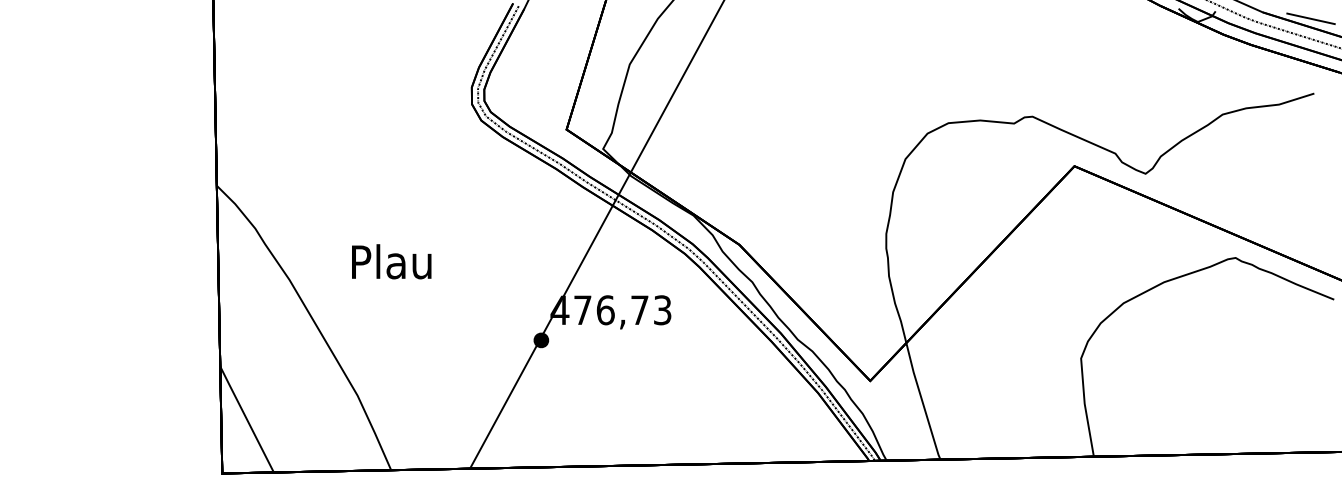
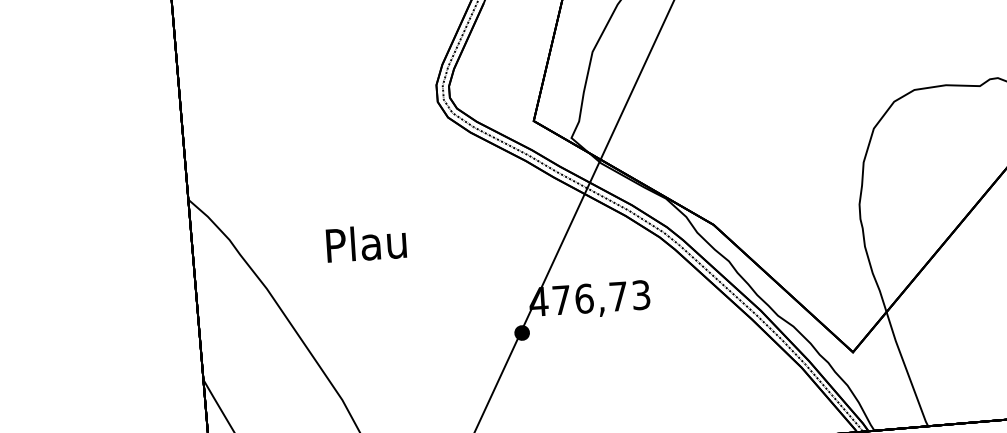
text: (391, 261) -> (366, 242), moved

